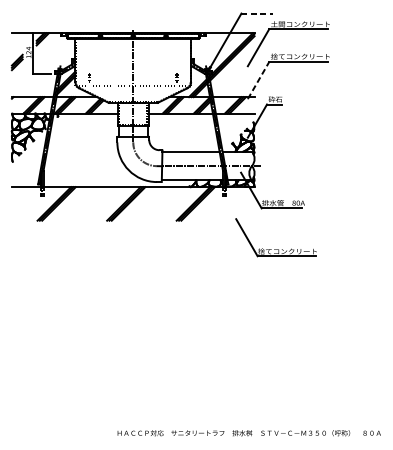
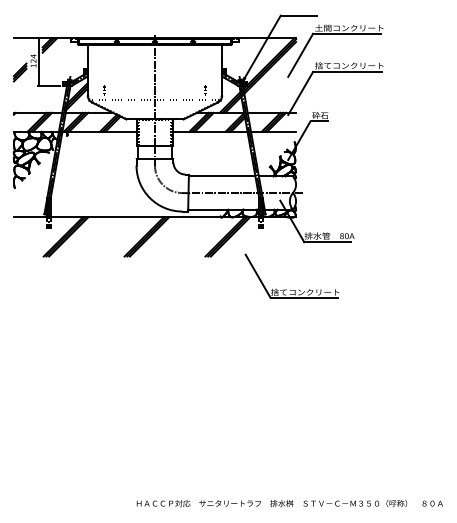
line: (257, 13) -> (299, 15), dashed -> solid
line: (258, 80) -> (300, 93), dashed -> solid
part: (271, 249) -> (286, 289), moved

